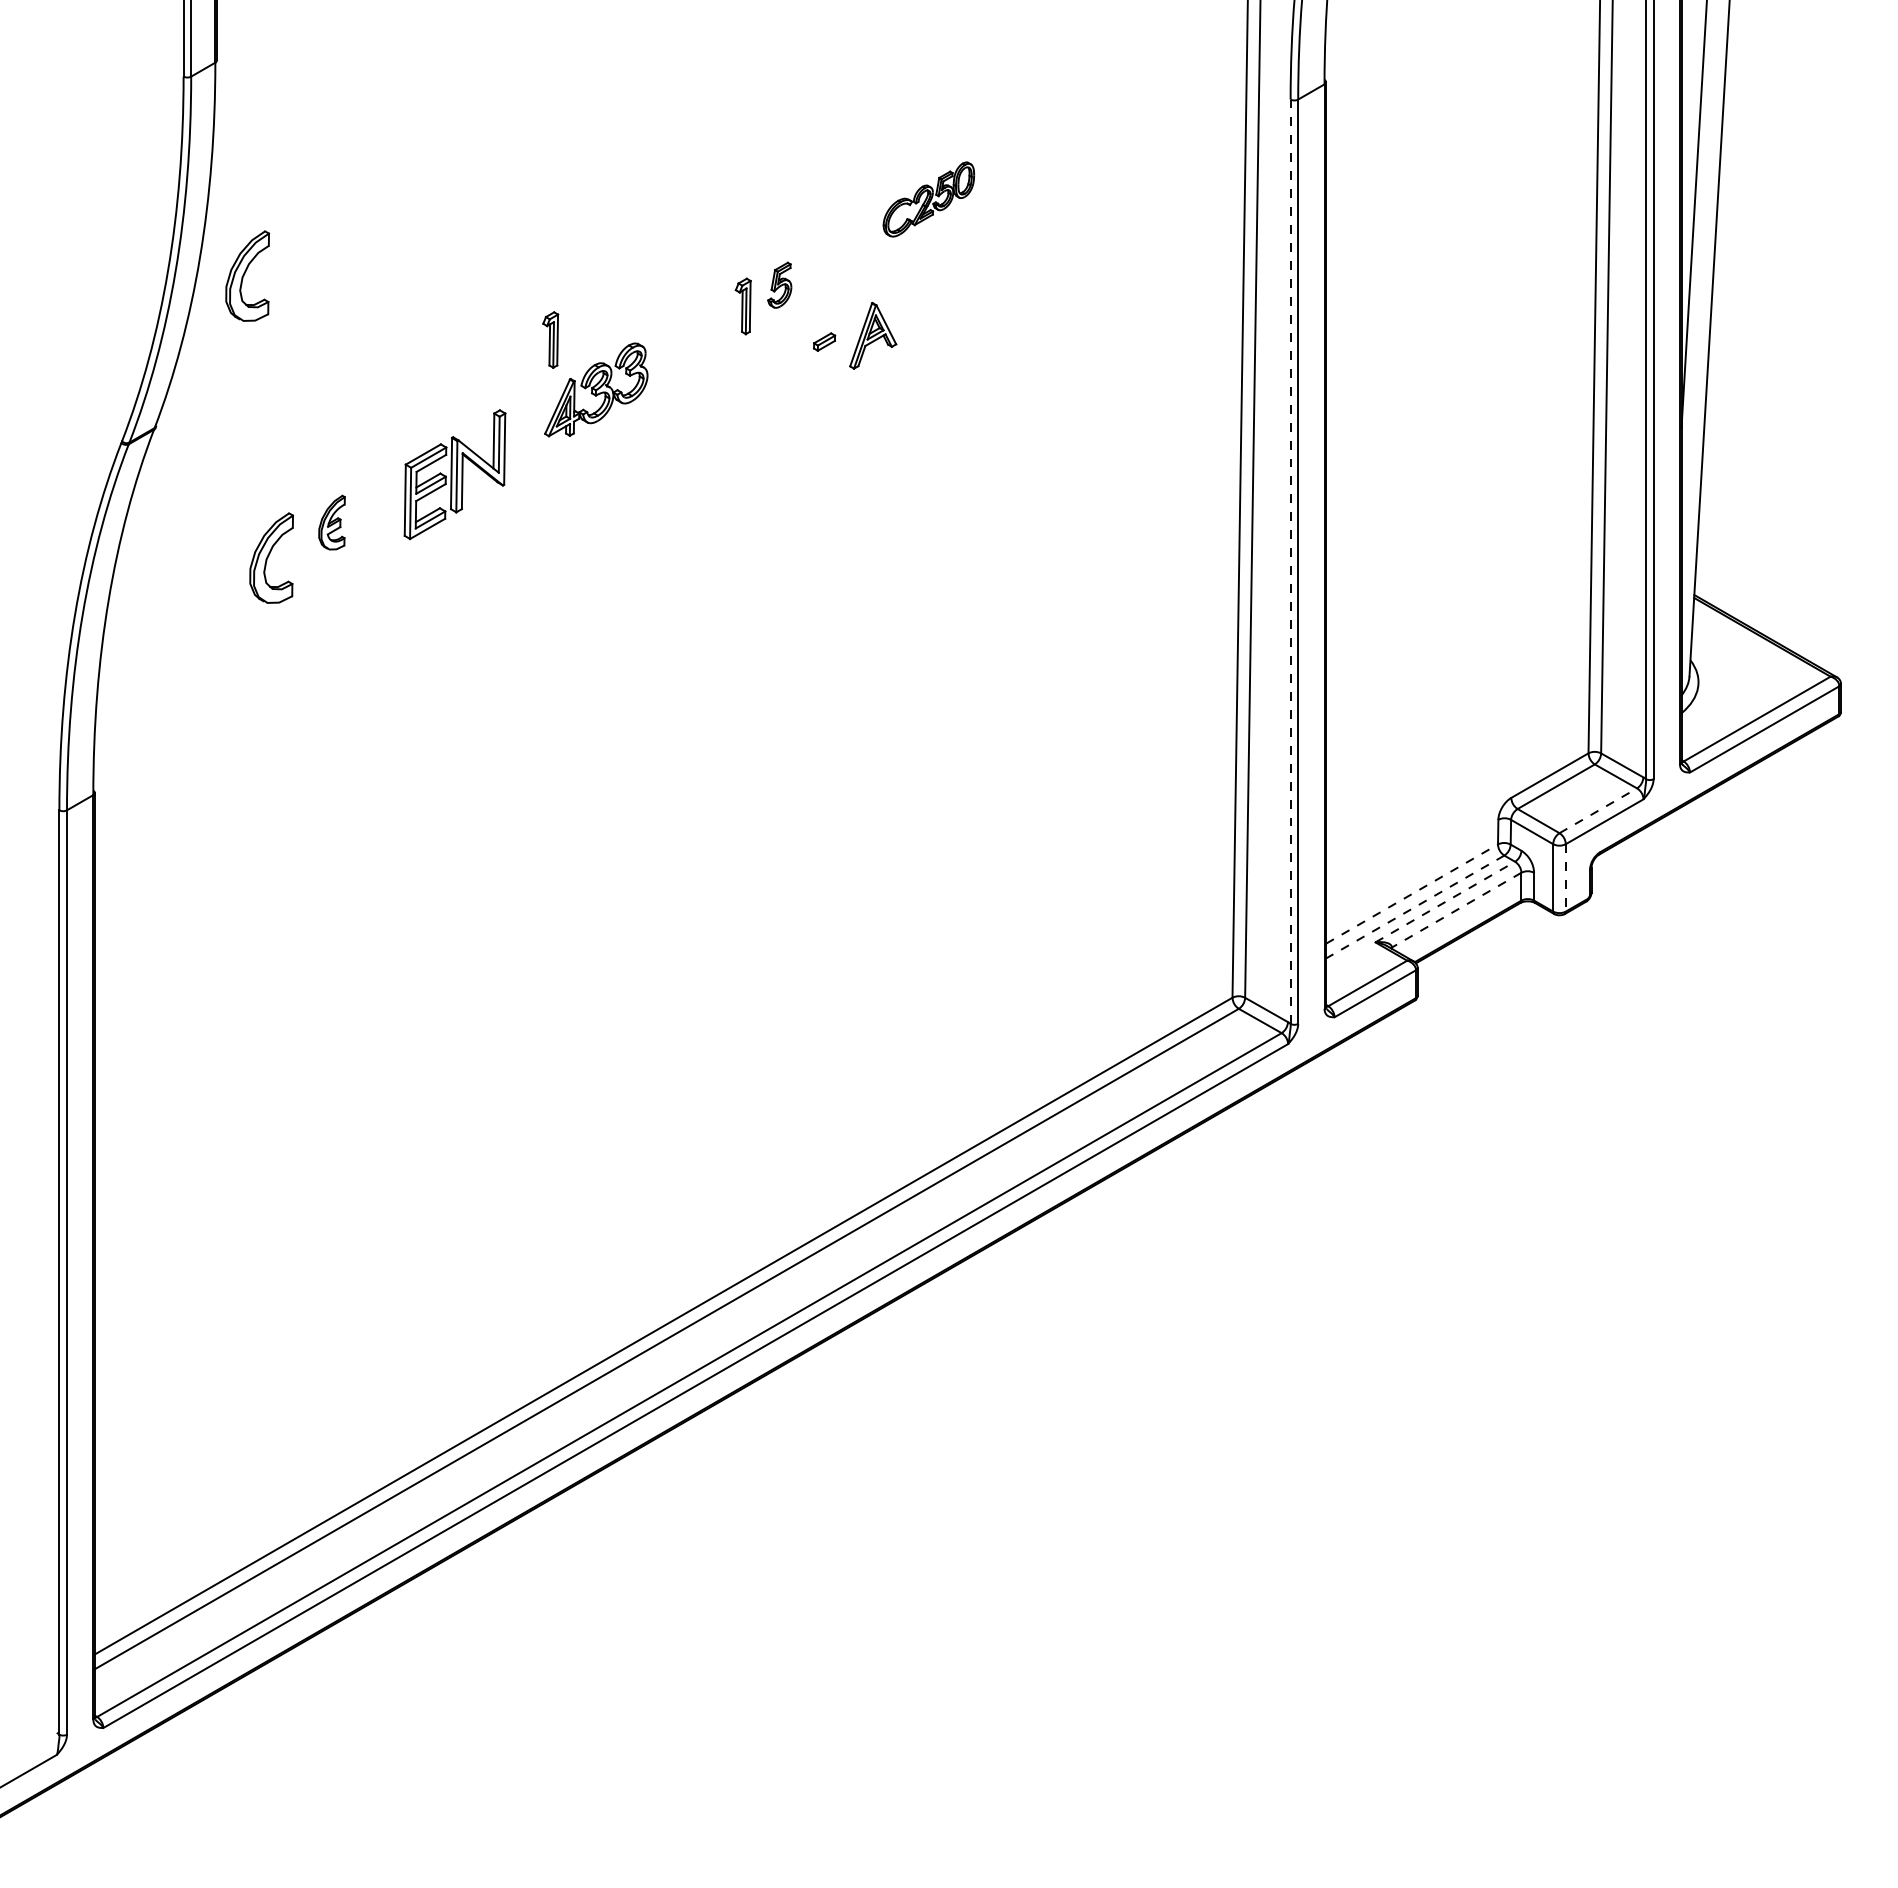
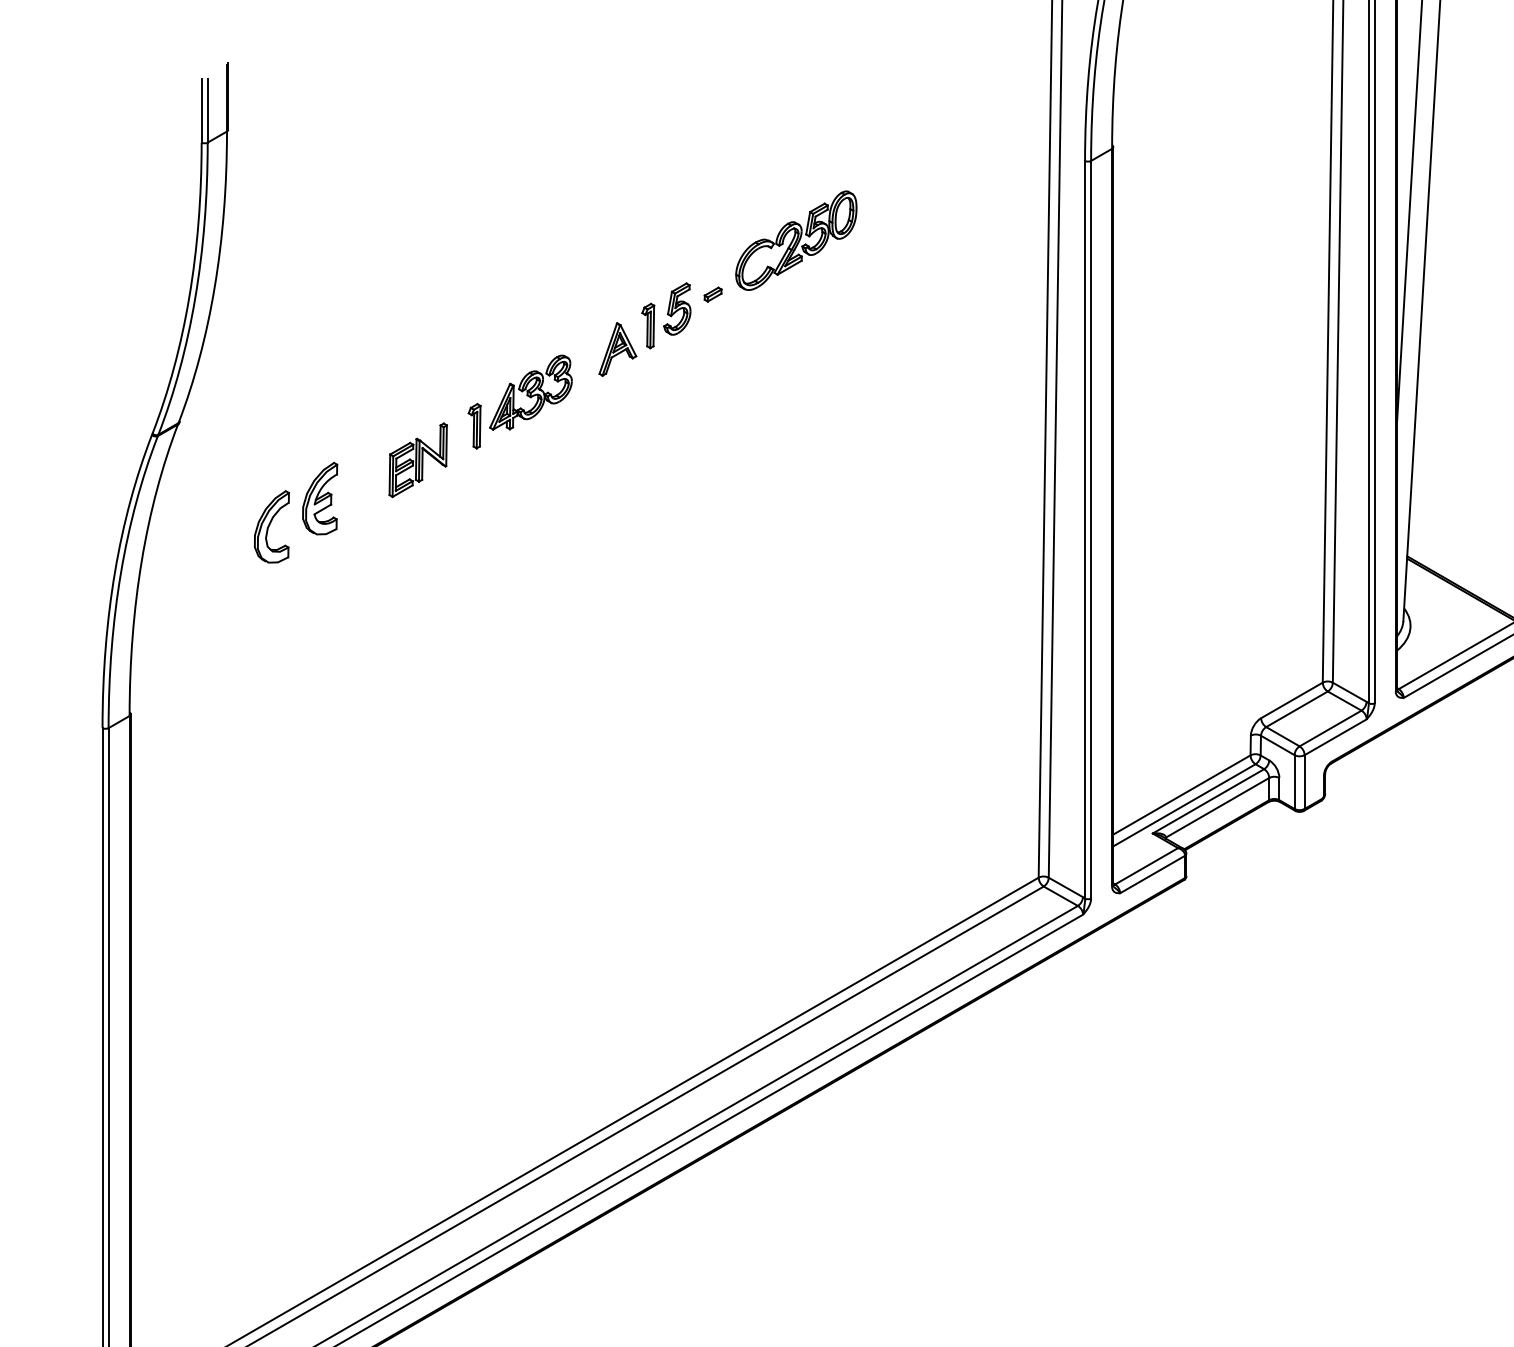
part: (928, 199) -> (796, 240), size x1.67
part: (247, 275) -> (252, 301), removed
part: (779, 285) -> (677, 309), size x1.43
part: (873, 335) -> (618, 349), moved
part: (550, 339) -> (474, 425), moved
part: (824, 341) -> (713, 294), moved
part: (454, 474) -> (417, 460), size x0.71
part: (331, 522) -> (319, 498), size x1.67
line: (1290, 561) -> (1084, 529), dashed -> solid
line: (1598, 810) -> (1330, 728), dashed -> solid
line: (1565, 877) -> (1304, 781), dashed -> solid
line: (1412, 893) -> (1182, 794), dashed -> solid
line: (1445, 902) -> (1208, 801), dashed -> solid
line: (1415, 907) -> (1184, 805), dashed -> solid
line: (1456, 910) -> (1217, 808), dashed -> solid

